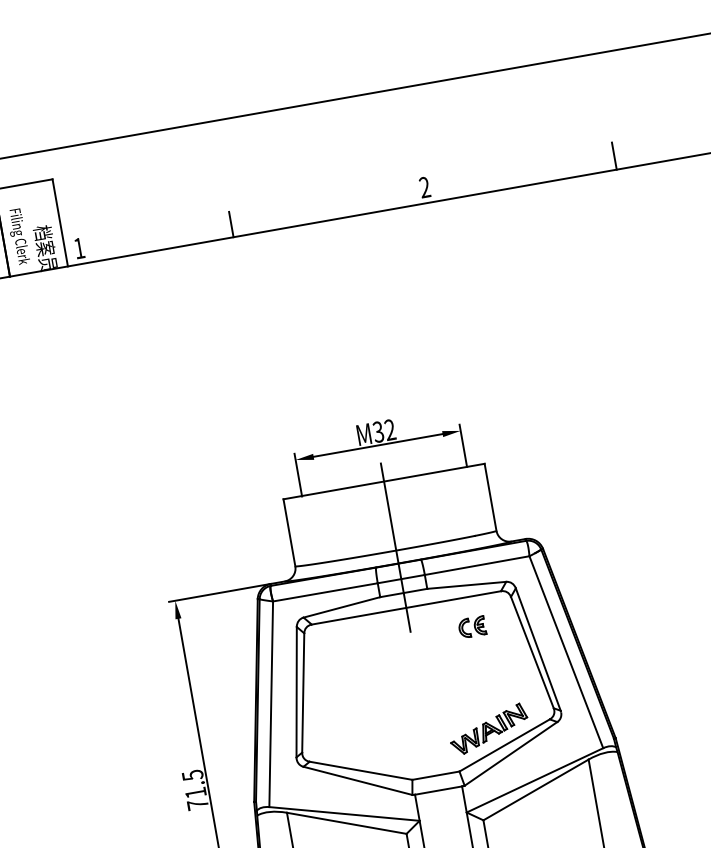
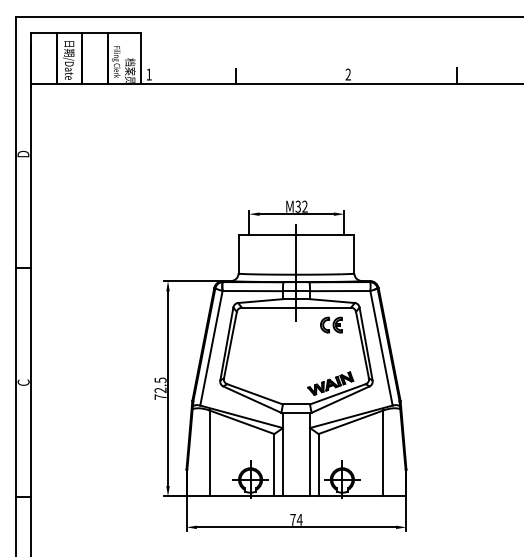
part: (472, 626) -> (331, 324), size x1.43
text: (195, 793) -> (160, 390), 71.5 -> 72.5

